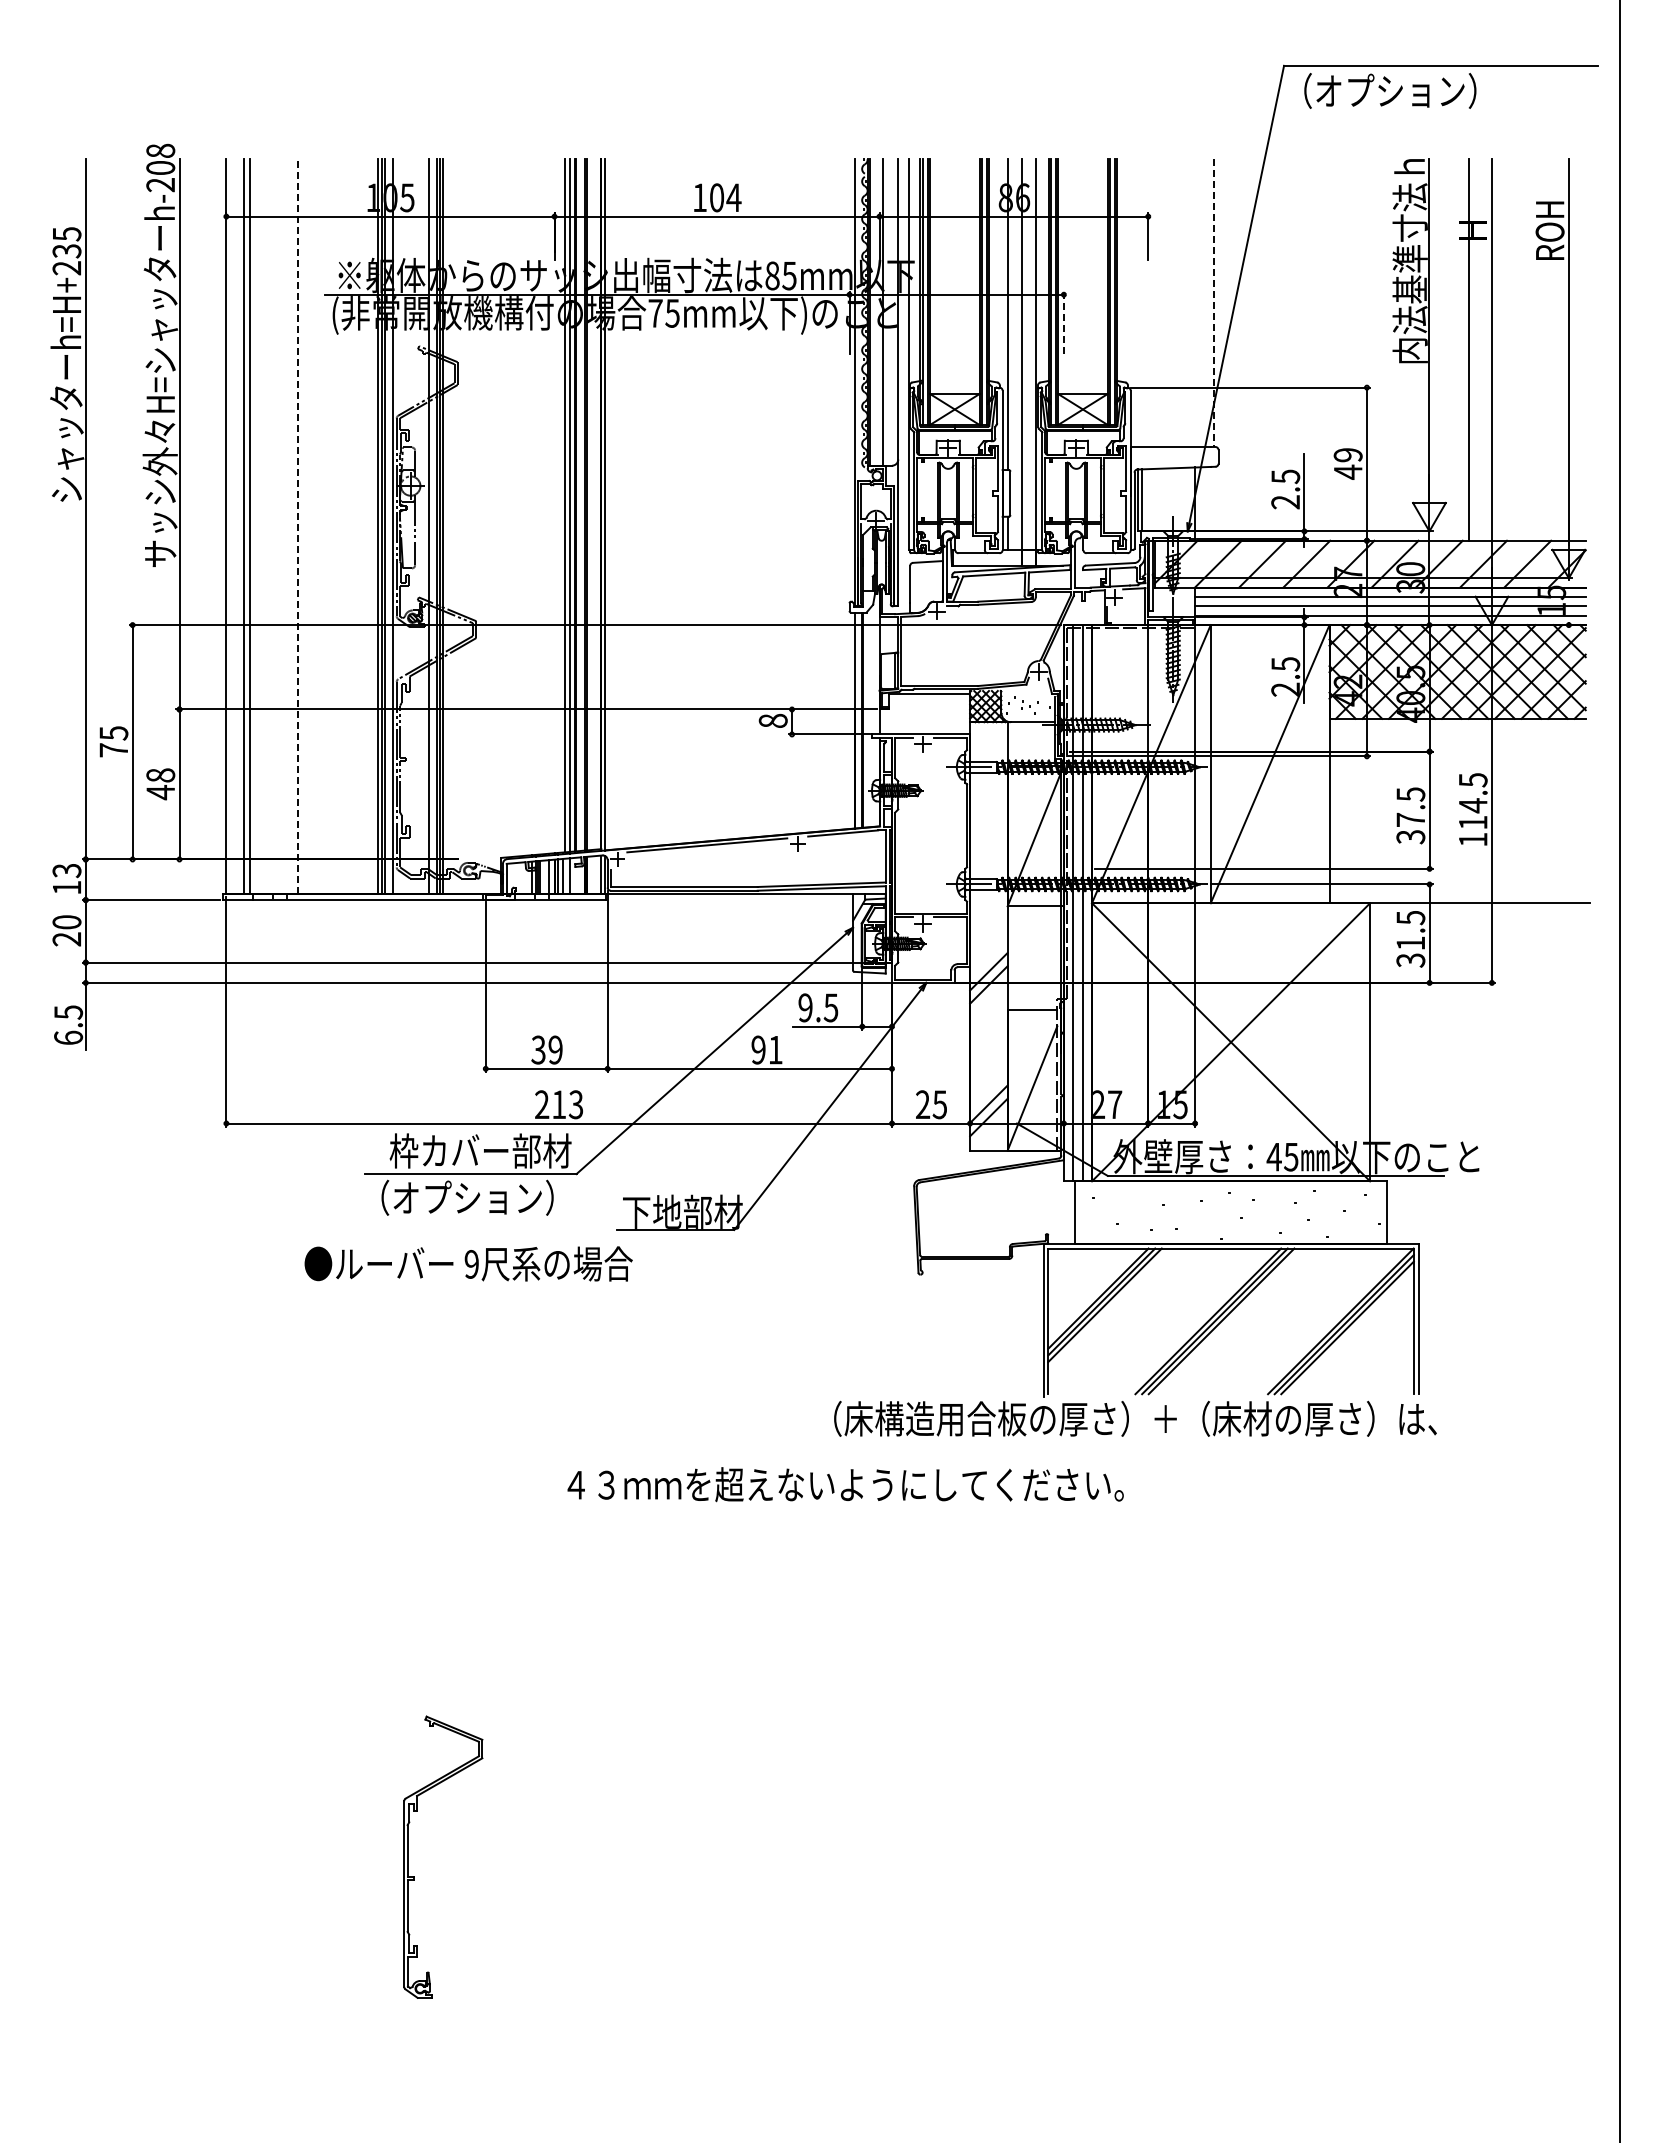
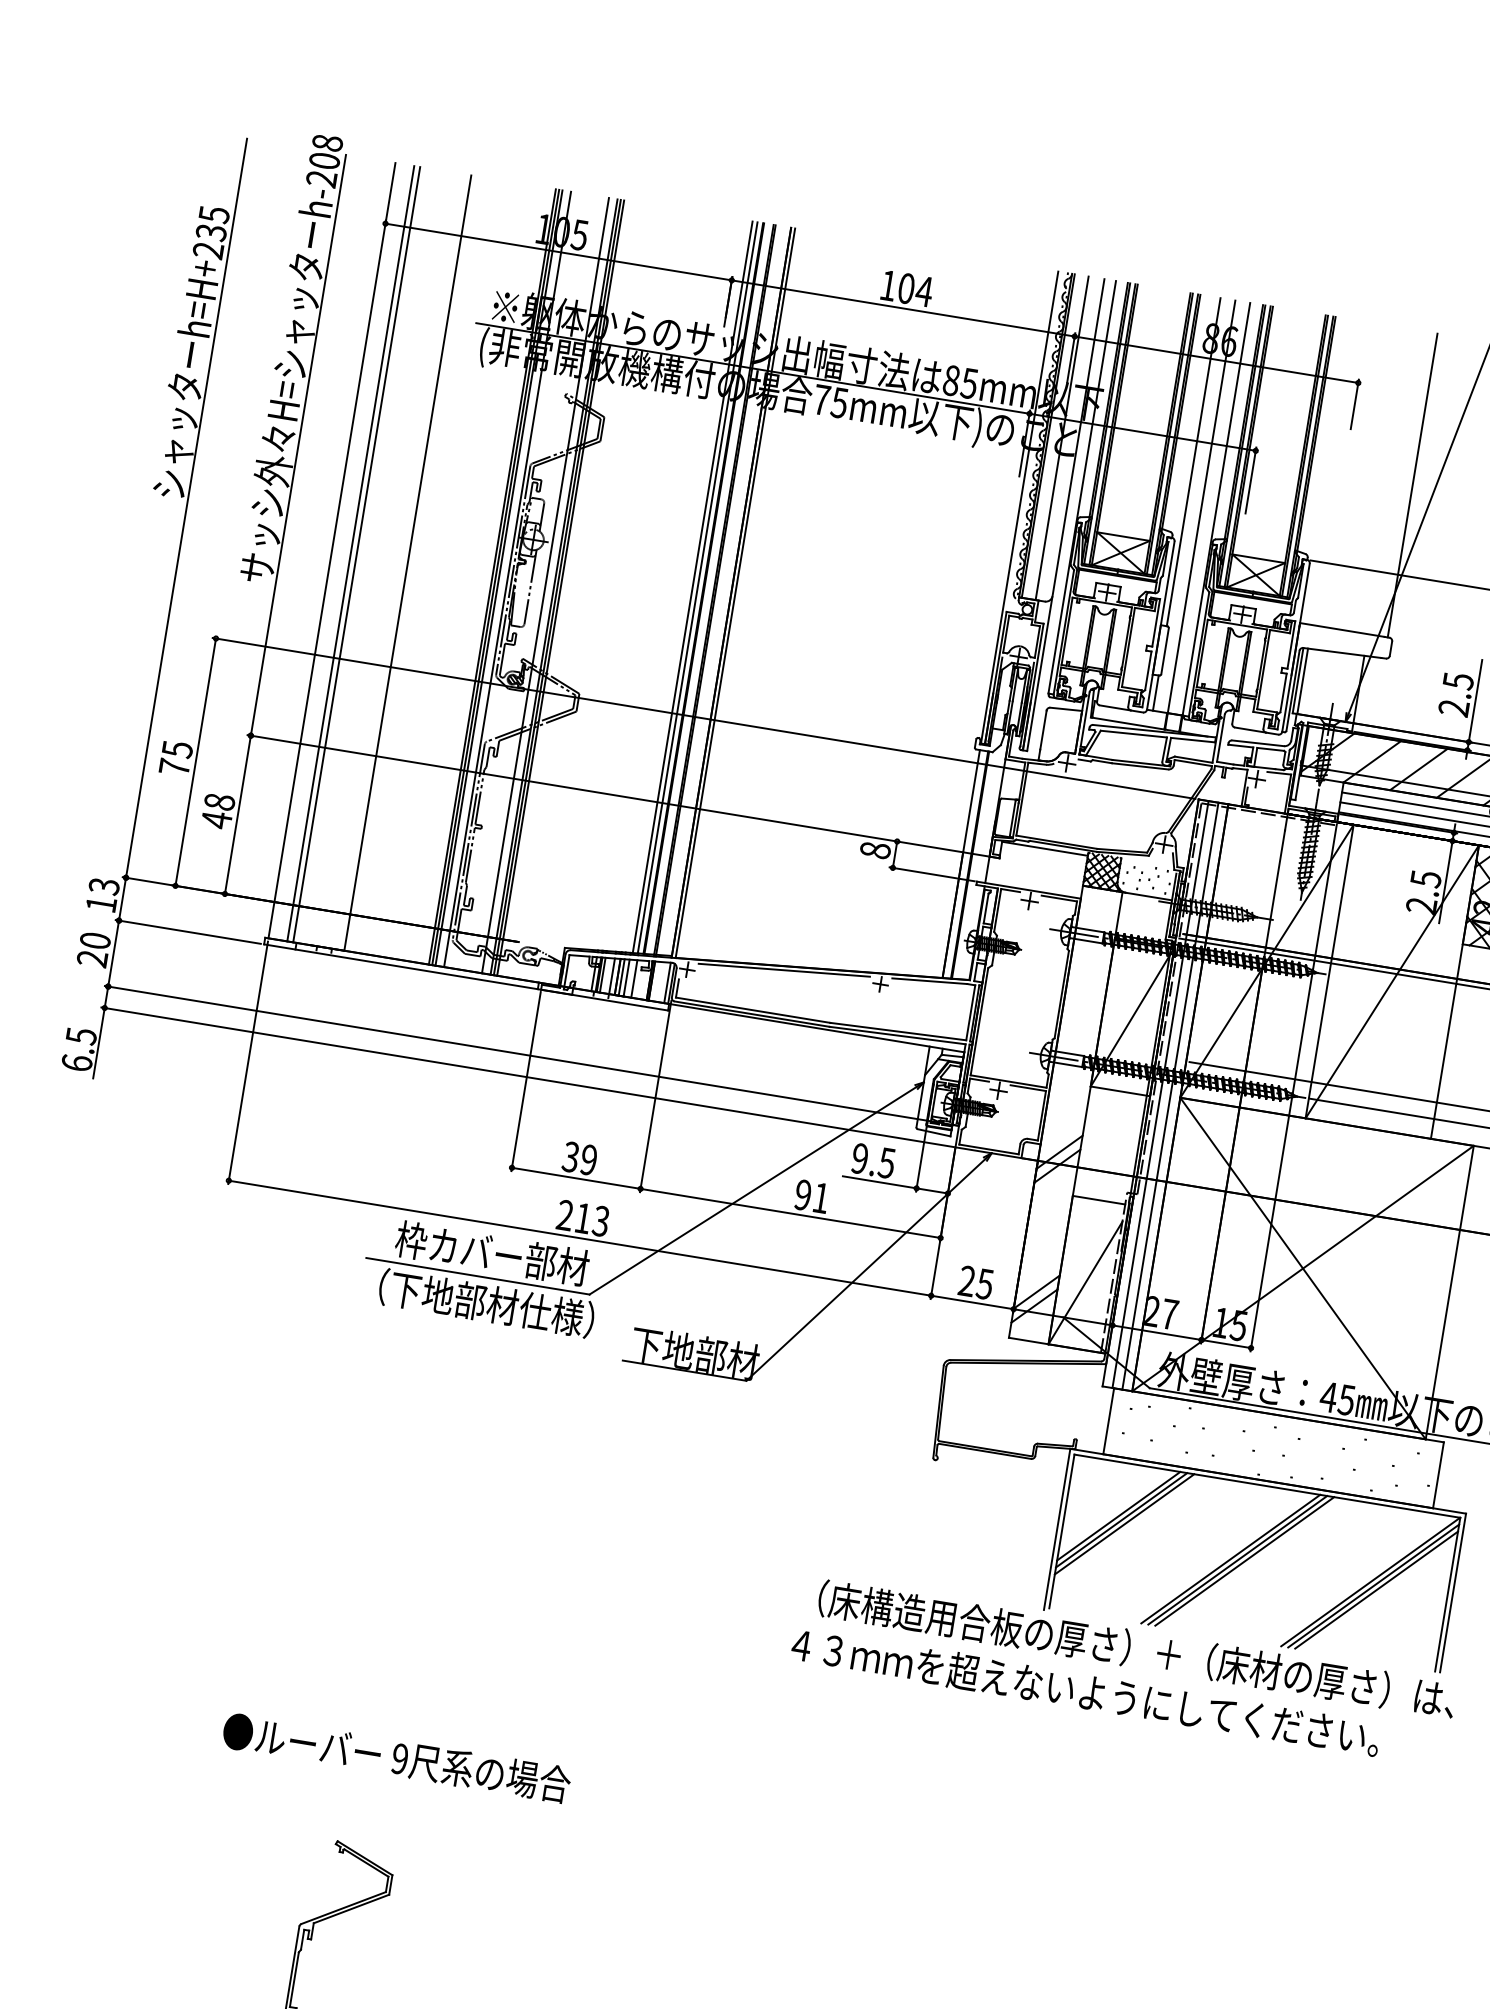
line: (1213, 303) -> (1412, 485), dashed -> solid
line: (1063, 322) -> (1250, 480), dashed -> solid
line: (298, 526) -> (408, 563), dashed -> solid
text: (488, 1197) -> (492, 1304), （オプション） -> （下地部材仕様）
text: (468, 1263) -> (396, 1757), moved
text: (845, 1484) -> (1085, 1691), moved

